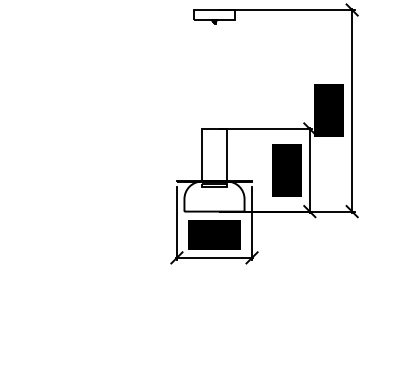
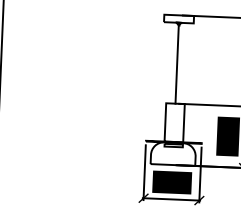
line: (214, 75) -> (177, 63), added

